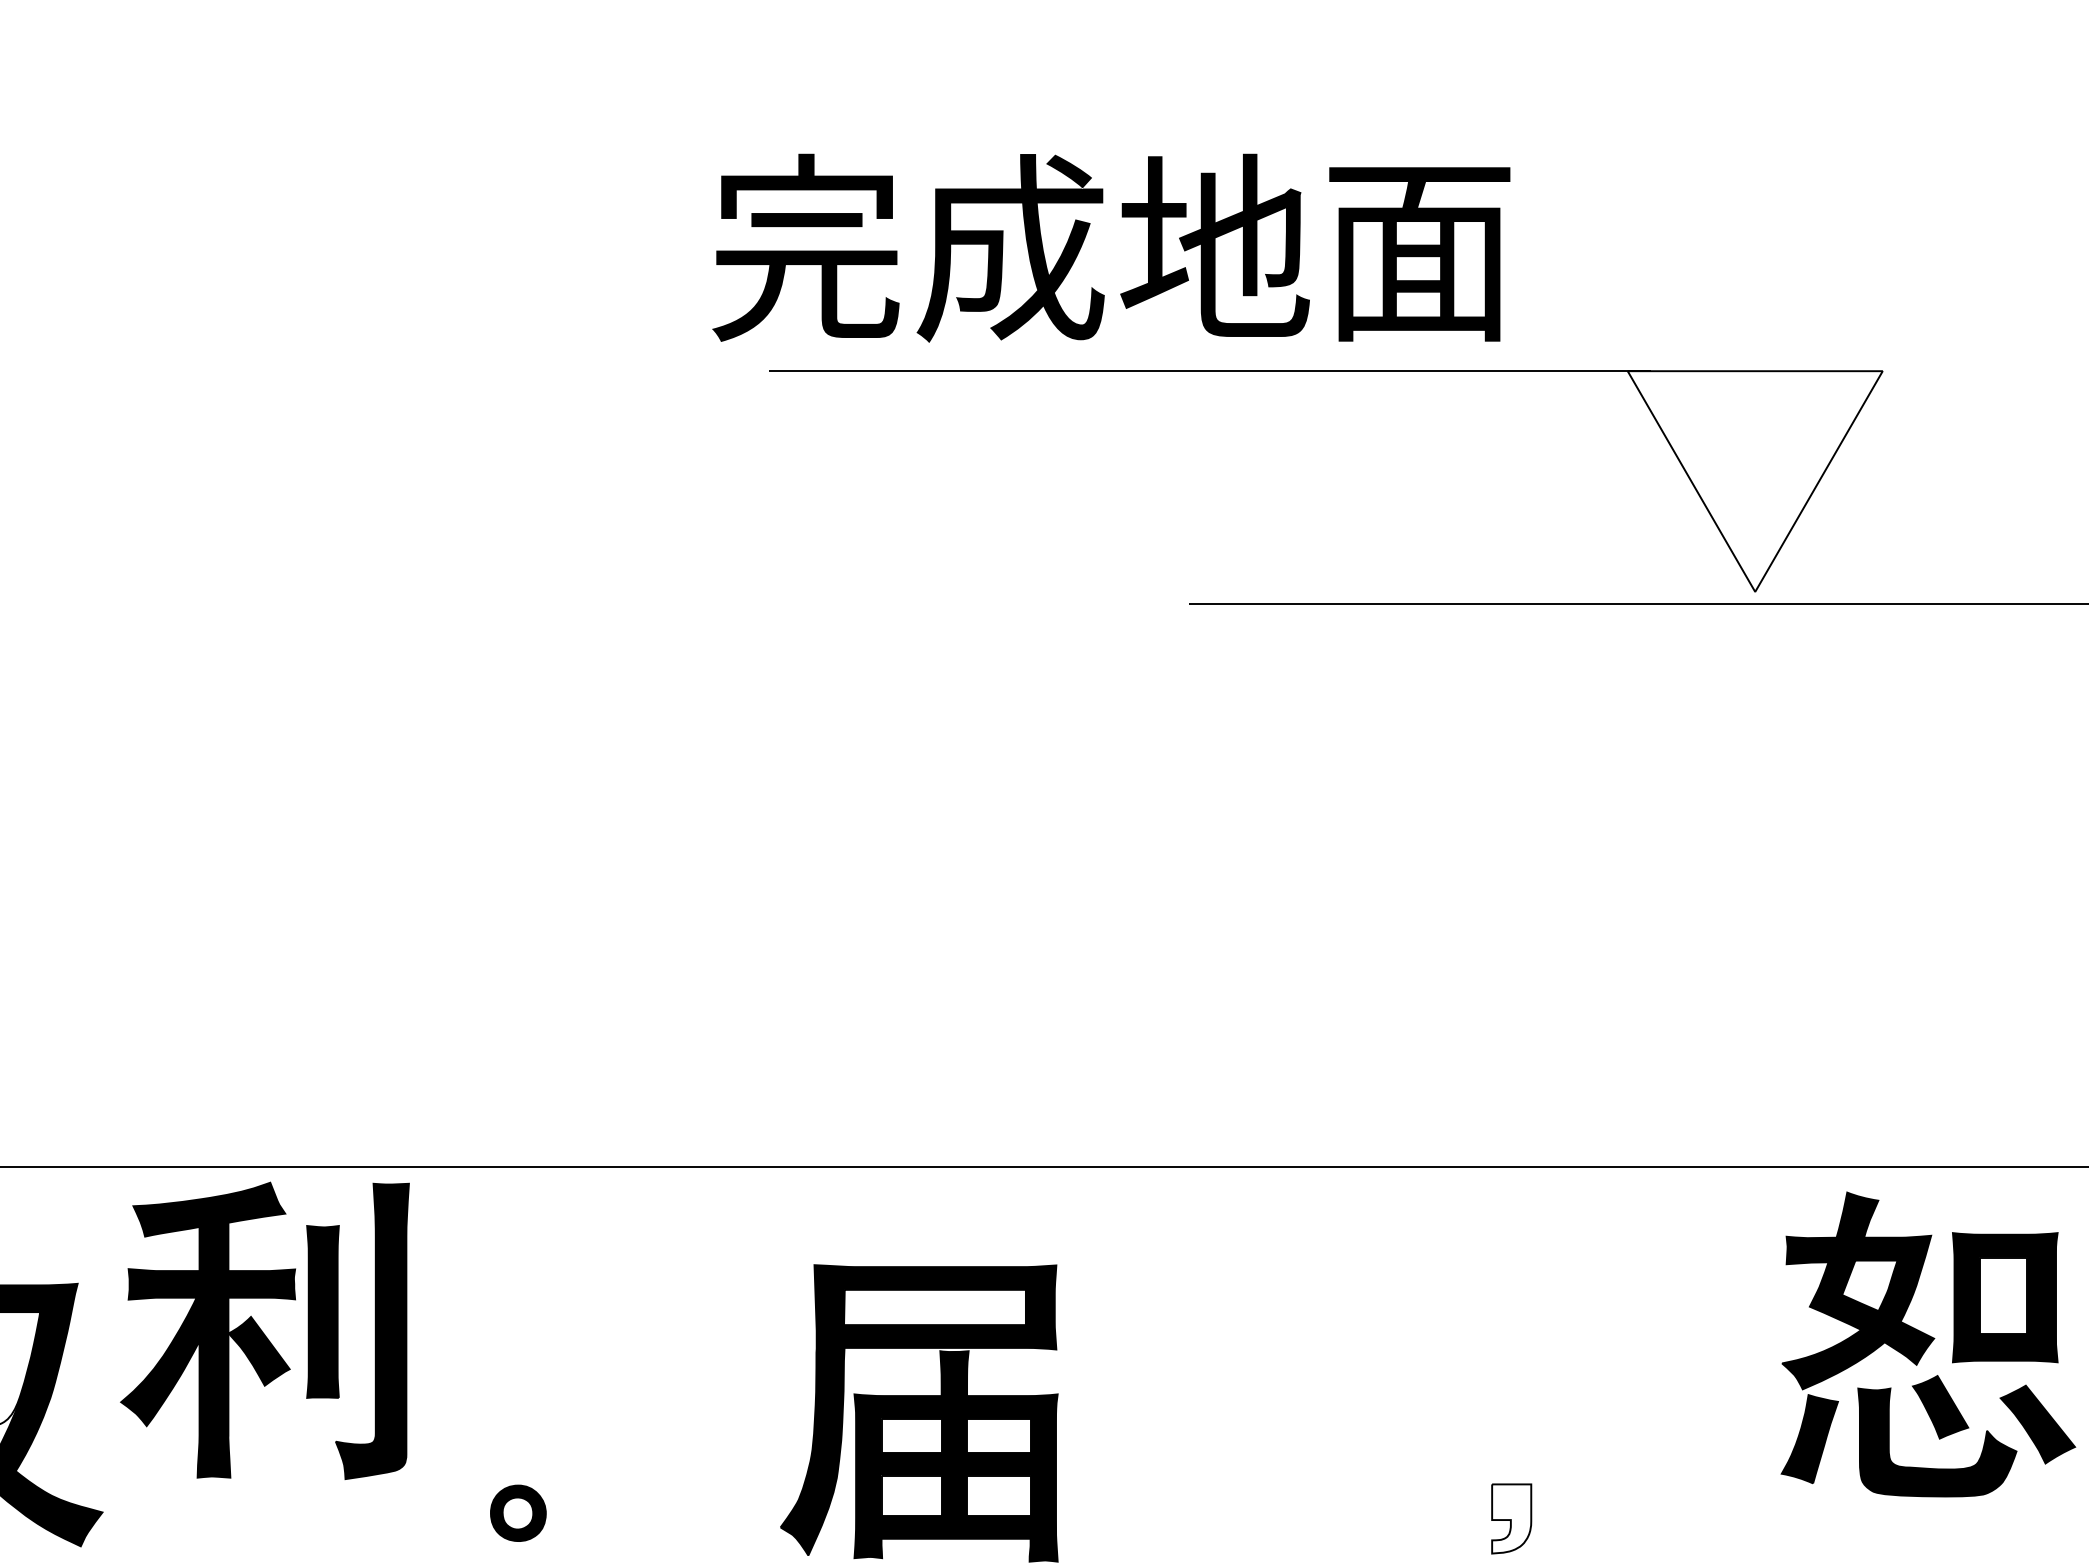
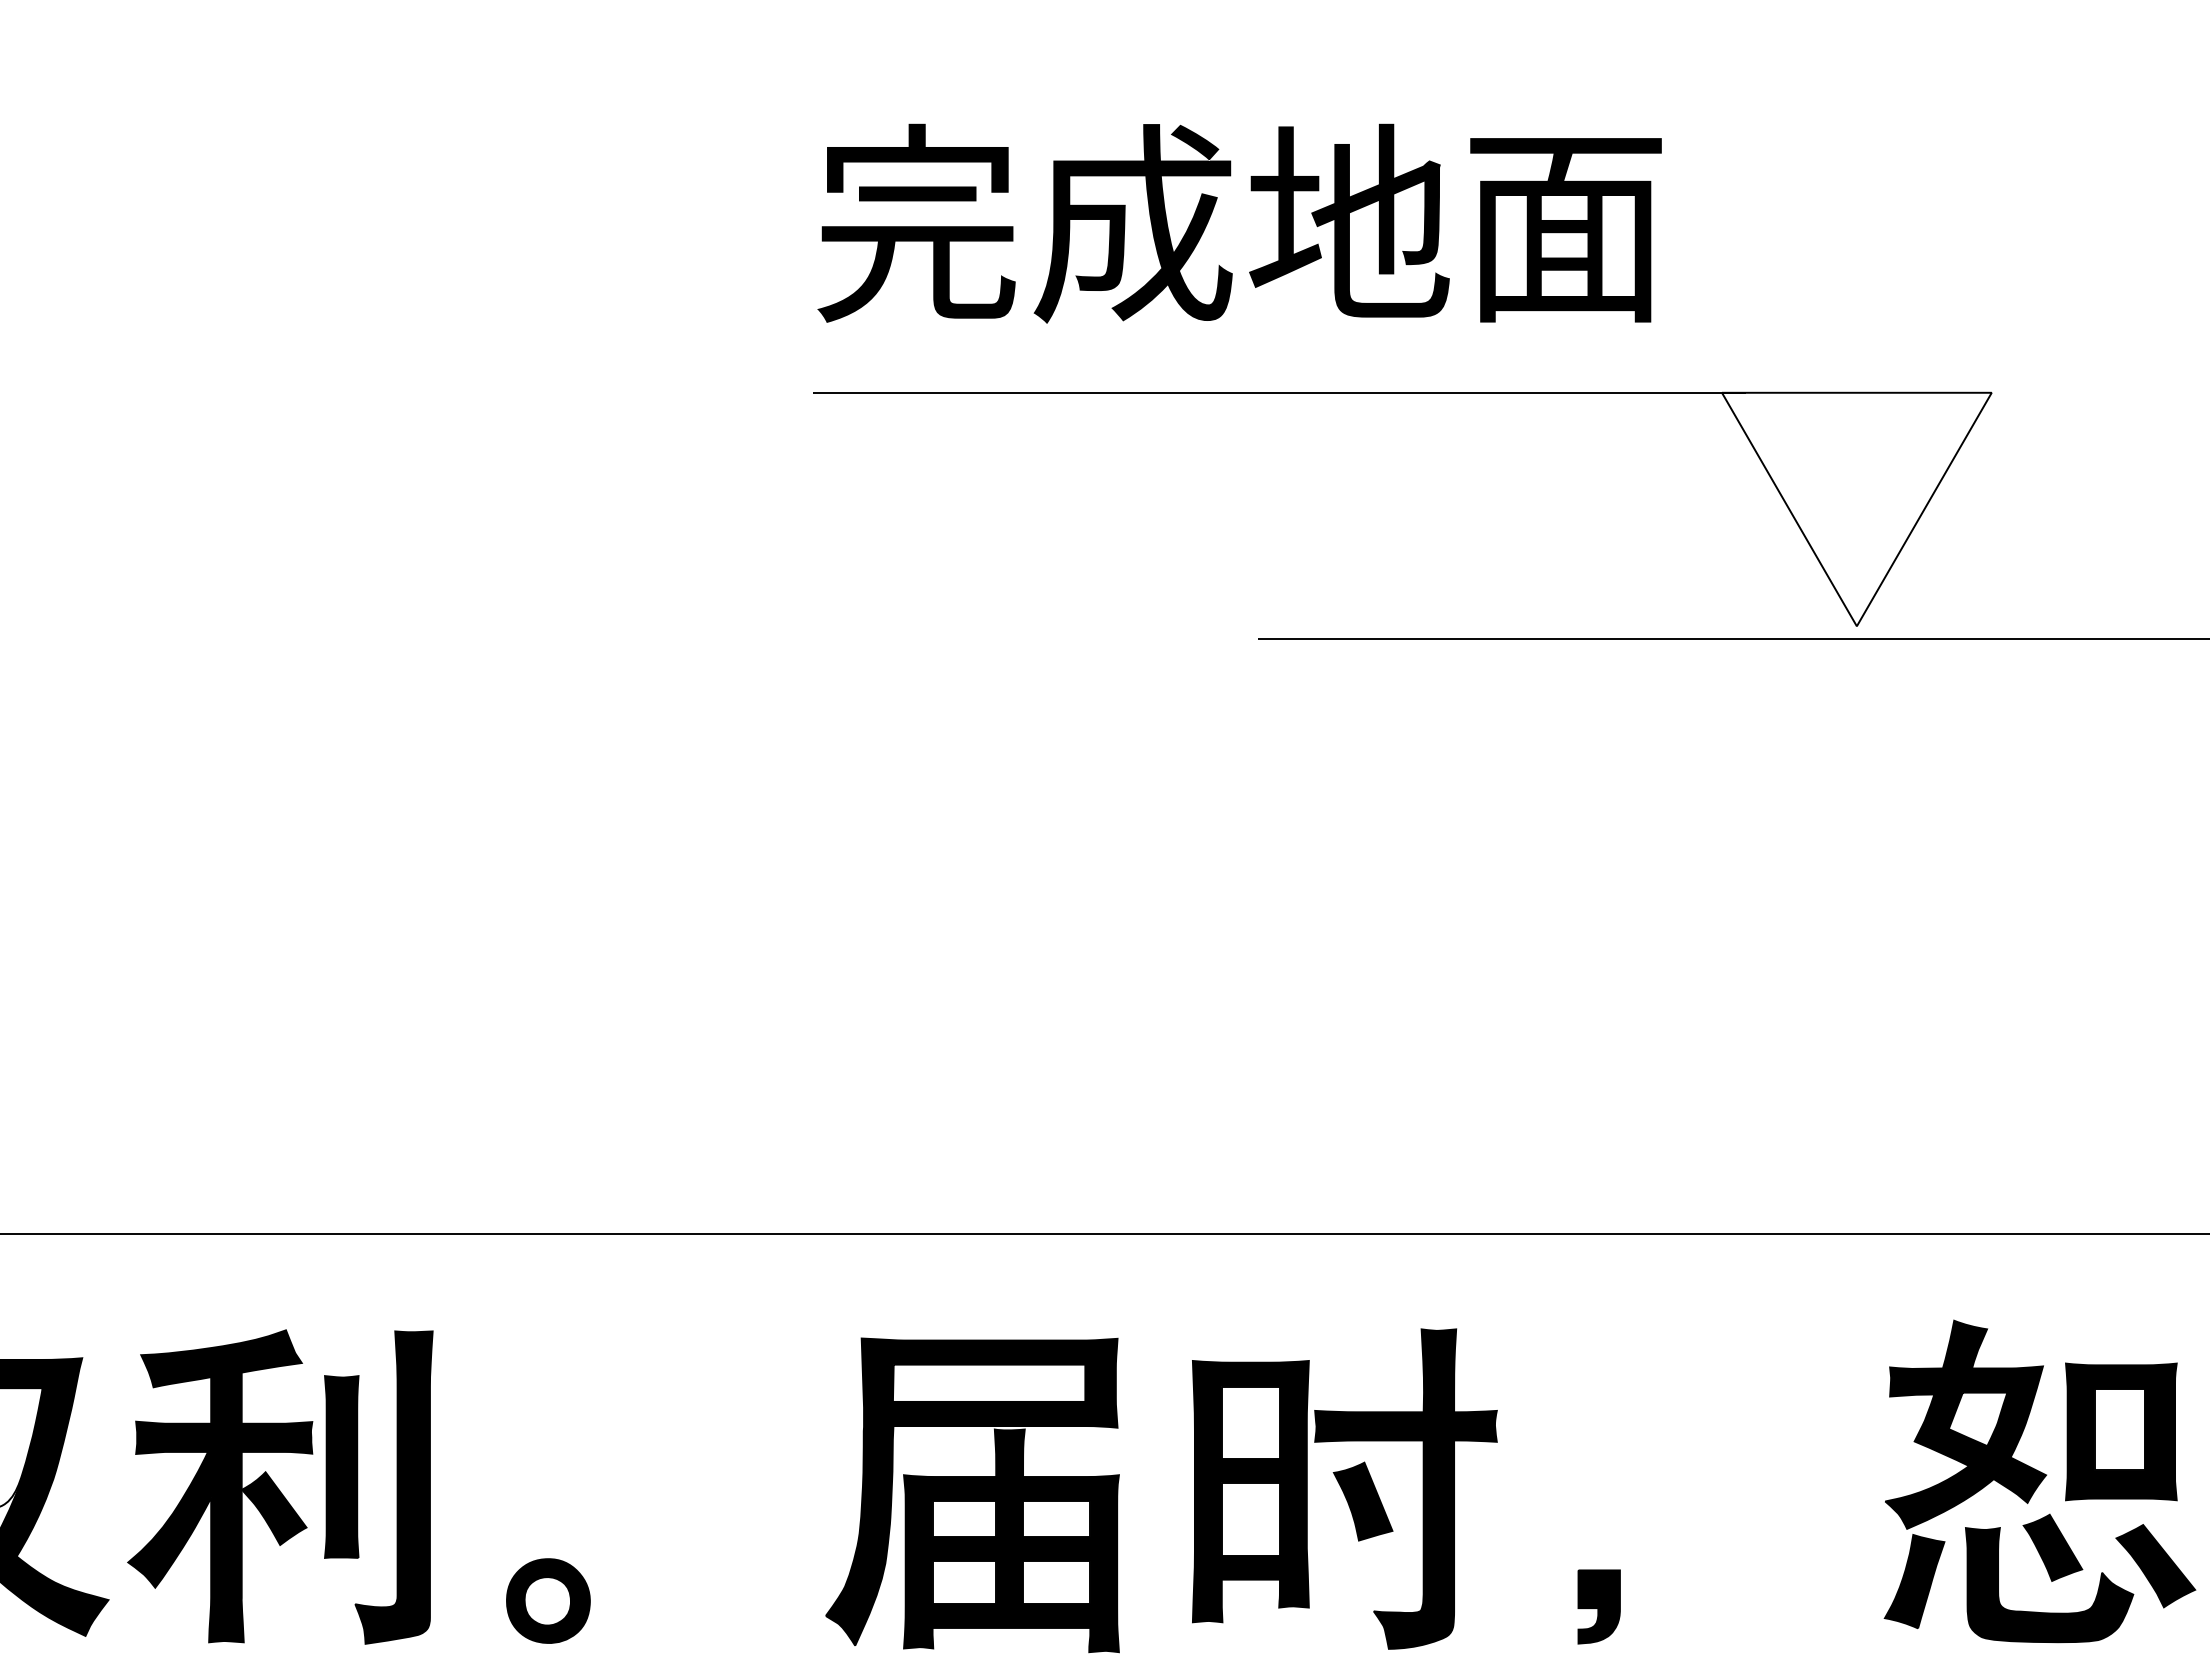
text: (1111, 248) -> (1239, 223), moved
part: (265, 1330) -> (280, 1486), moved
part: (1927, 1344) -> (2039, 1481), moved
part: (1270, 1406) -> (1344, 1488), added
part: (518, 1512) -> (548, 1600), size x1.43
fill: (1511, 1518) -> (1598, 1606), added

